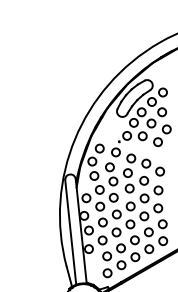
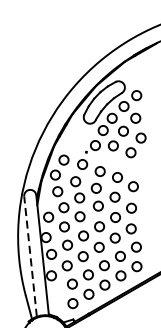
line: (70, 231) -> (30, 255), solid -> dashed

